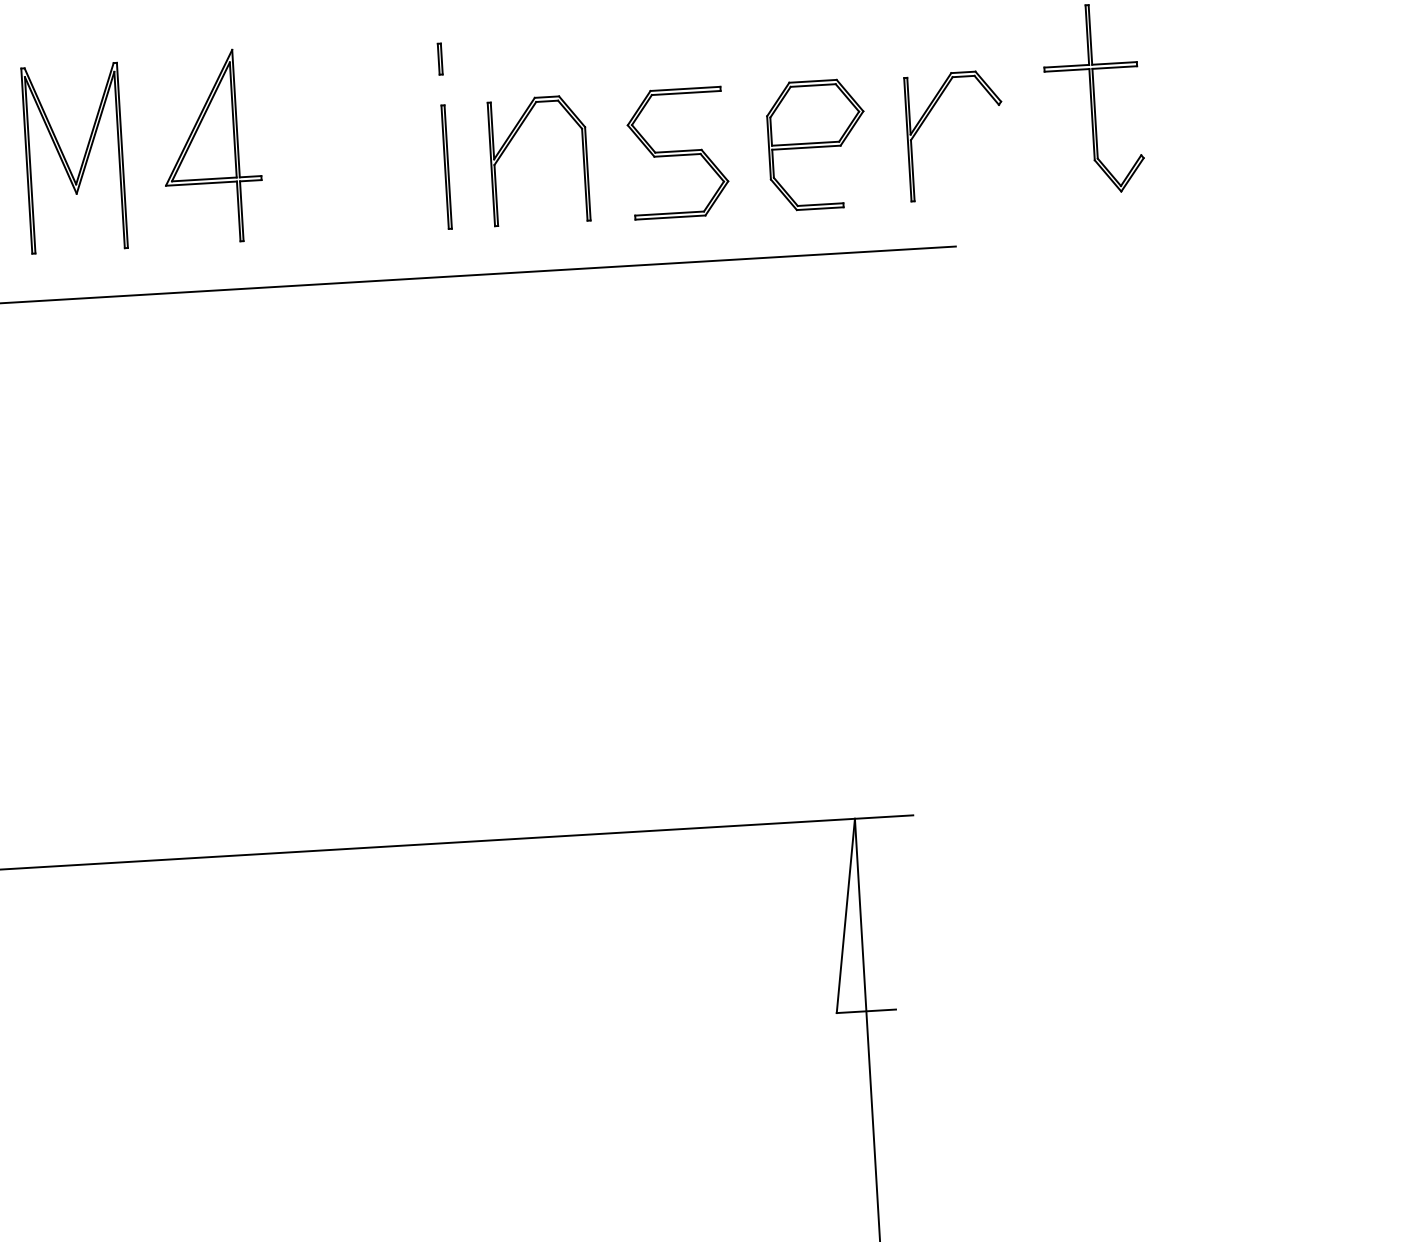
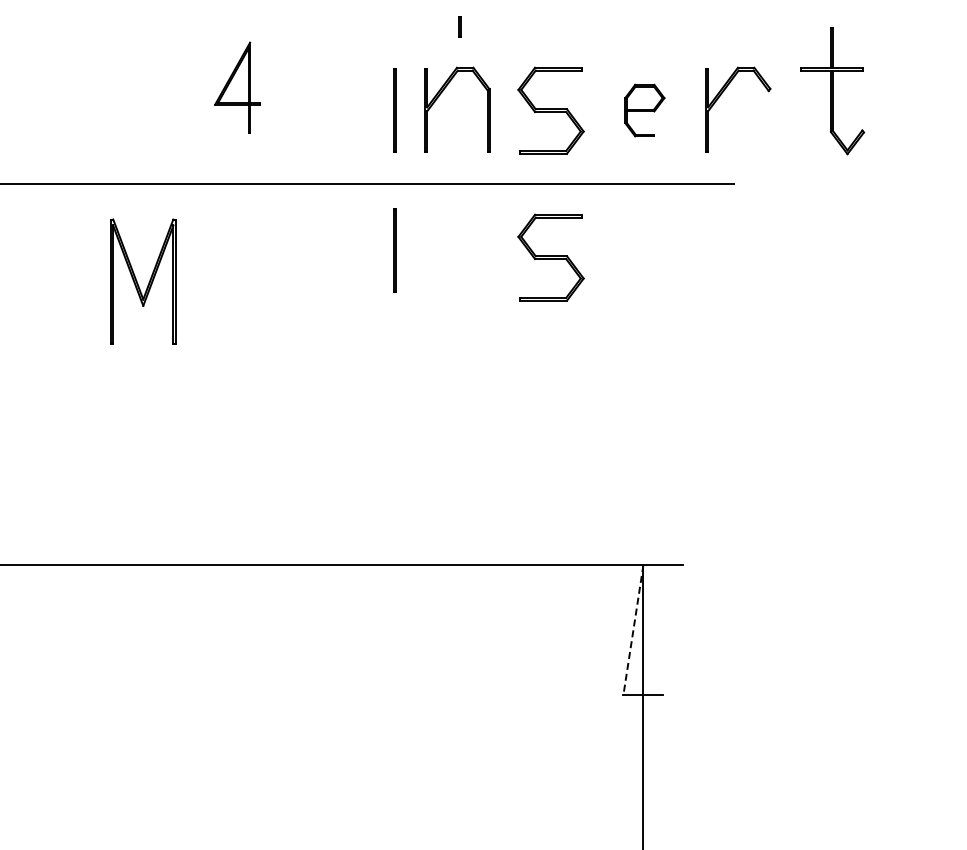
line: (439, 58) -> (459, 26), moved
part: (816, 144) -> (644, 110), size x0.6
part: (211, 146) -> (237, 87), size x0.7
part: (74, 157) -> (143, 281), moved
part: (690, 370) -> (550, 257), added
line: (458, 374) -> (394, 250), added
line: (845, 916) -> (633, 630), solid -> dashed

